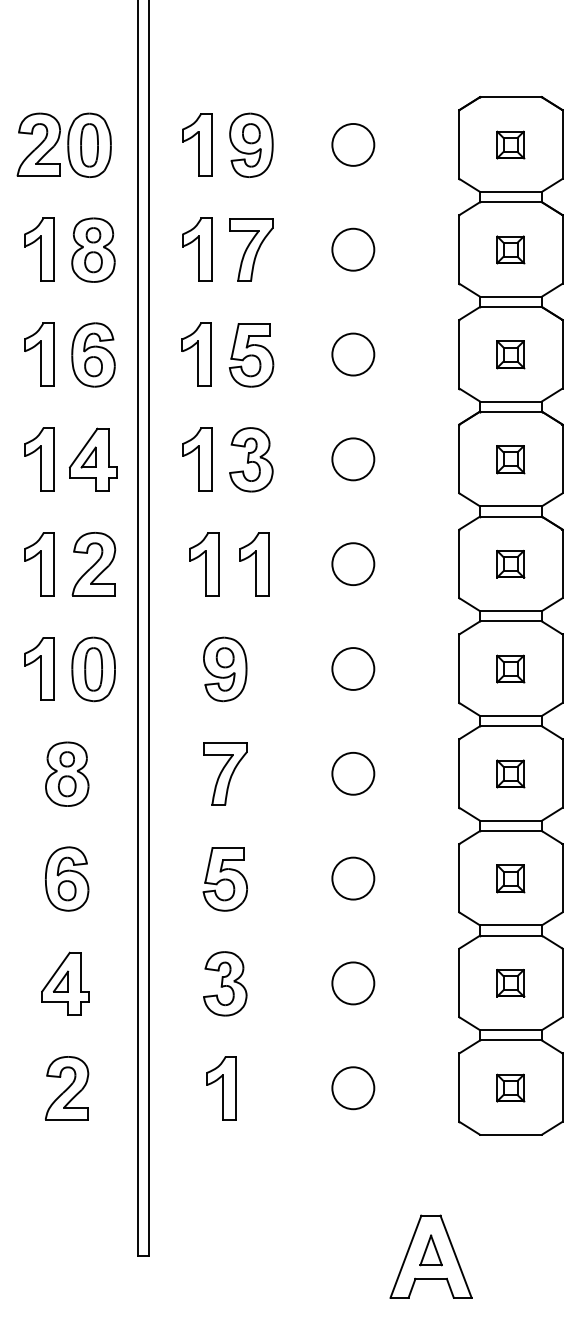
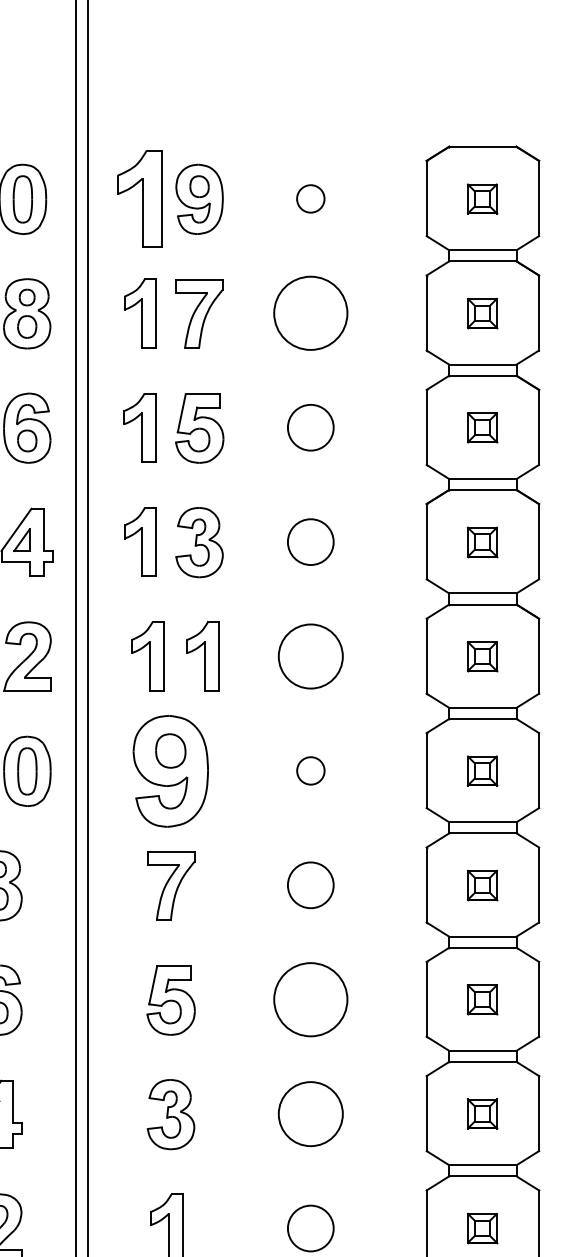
part: (197, 144) -> (140, 198), size x1.4
circle: (353, 144) -> (311, 198), size x0.6
circle: (353, 249) -> (311, 313), size x1.6
circle: (353, 564) -> (311, 656), size x1.4
circle: (353, 668) -> (311, 770), size x0.6
part: (225, 669) -> (171, 771), size x1.6
circle: (353, 878) -> (311, 999), size x1.6
circle: (353, 983) -> (311, 1114), size x1.4

